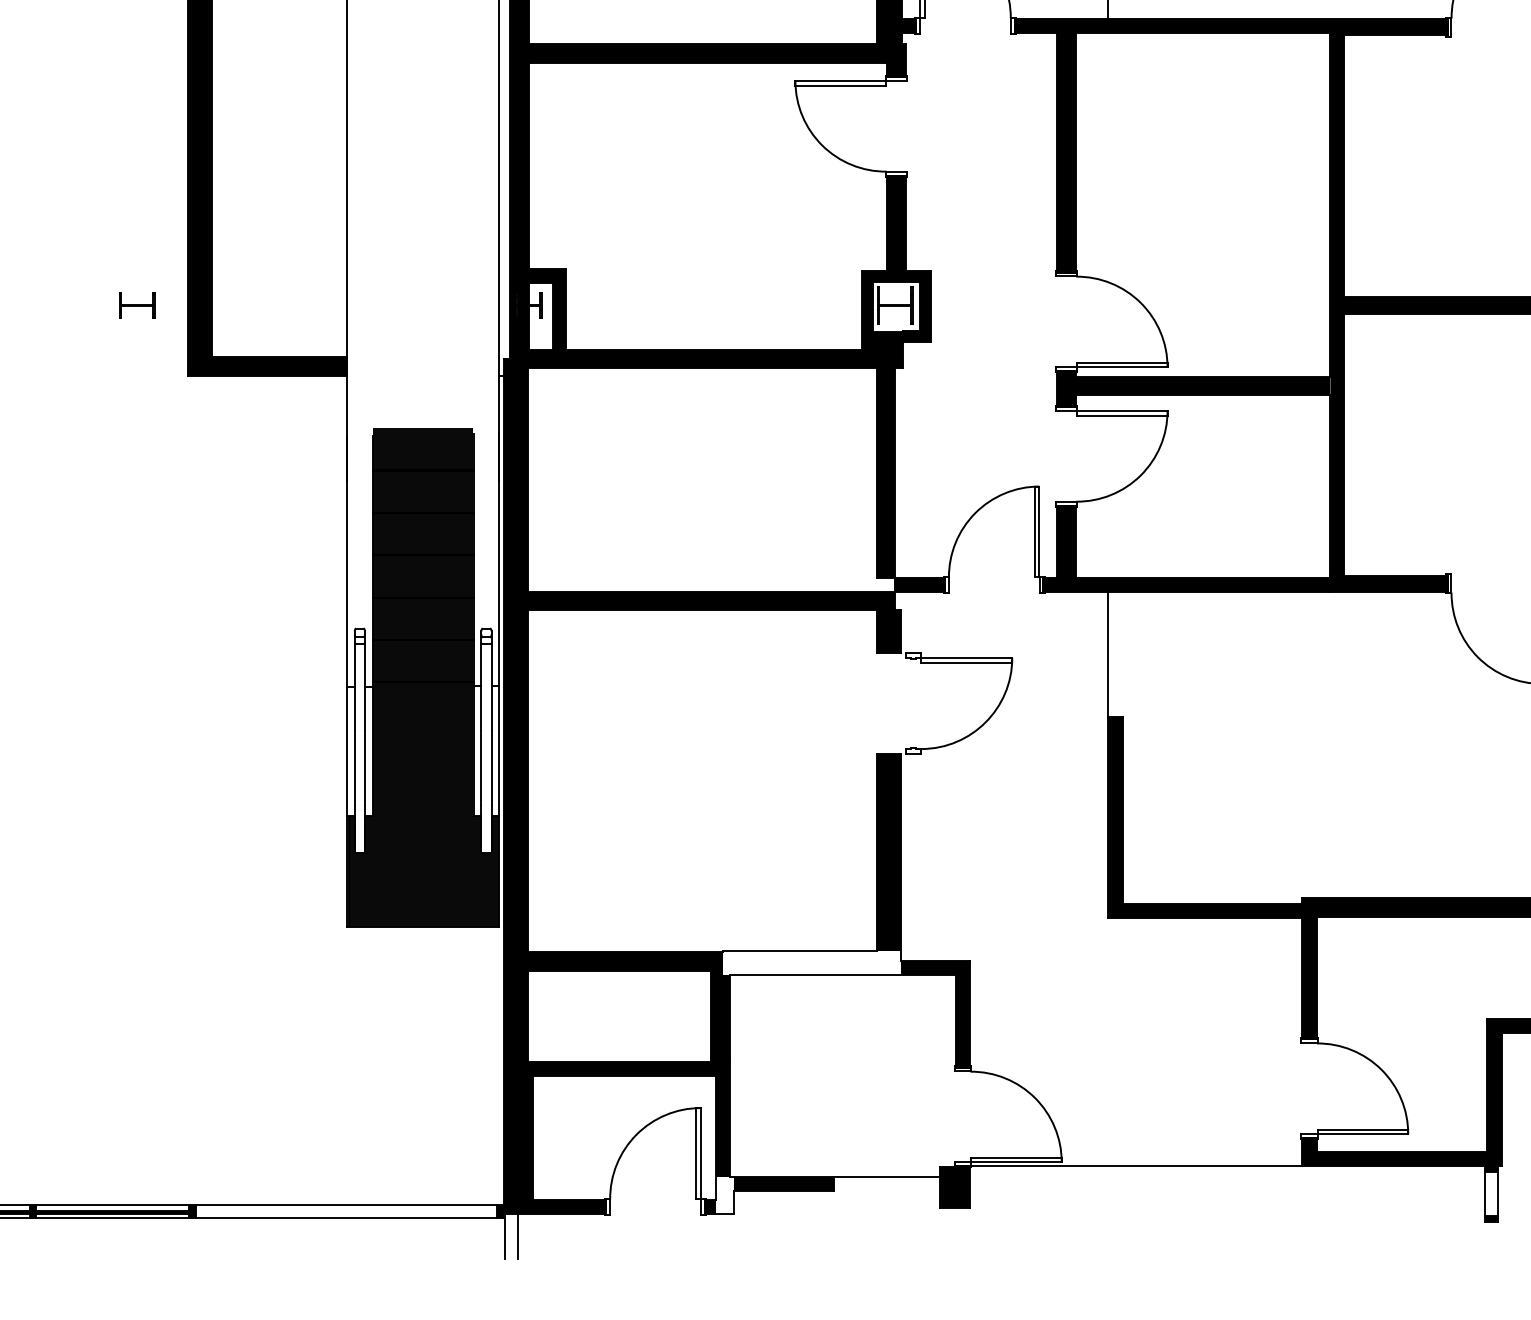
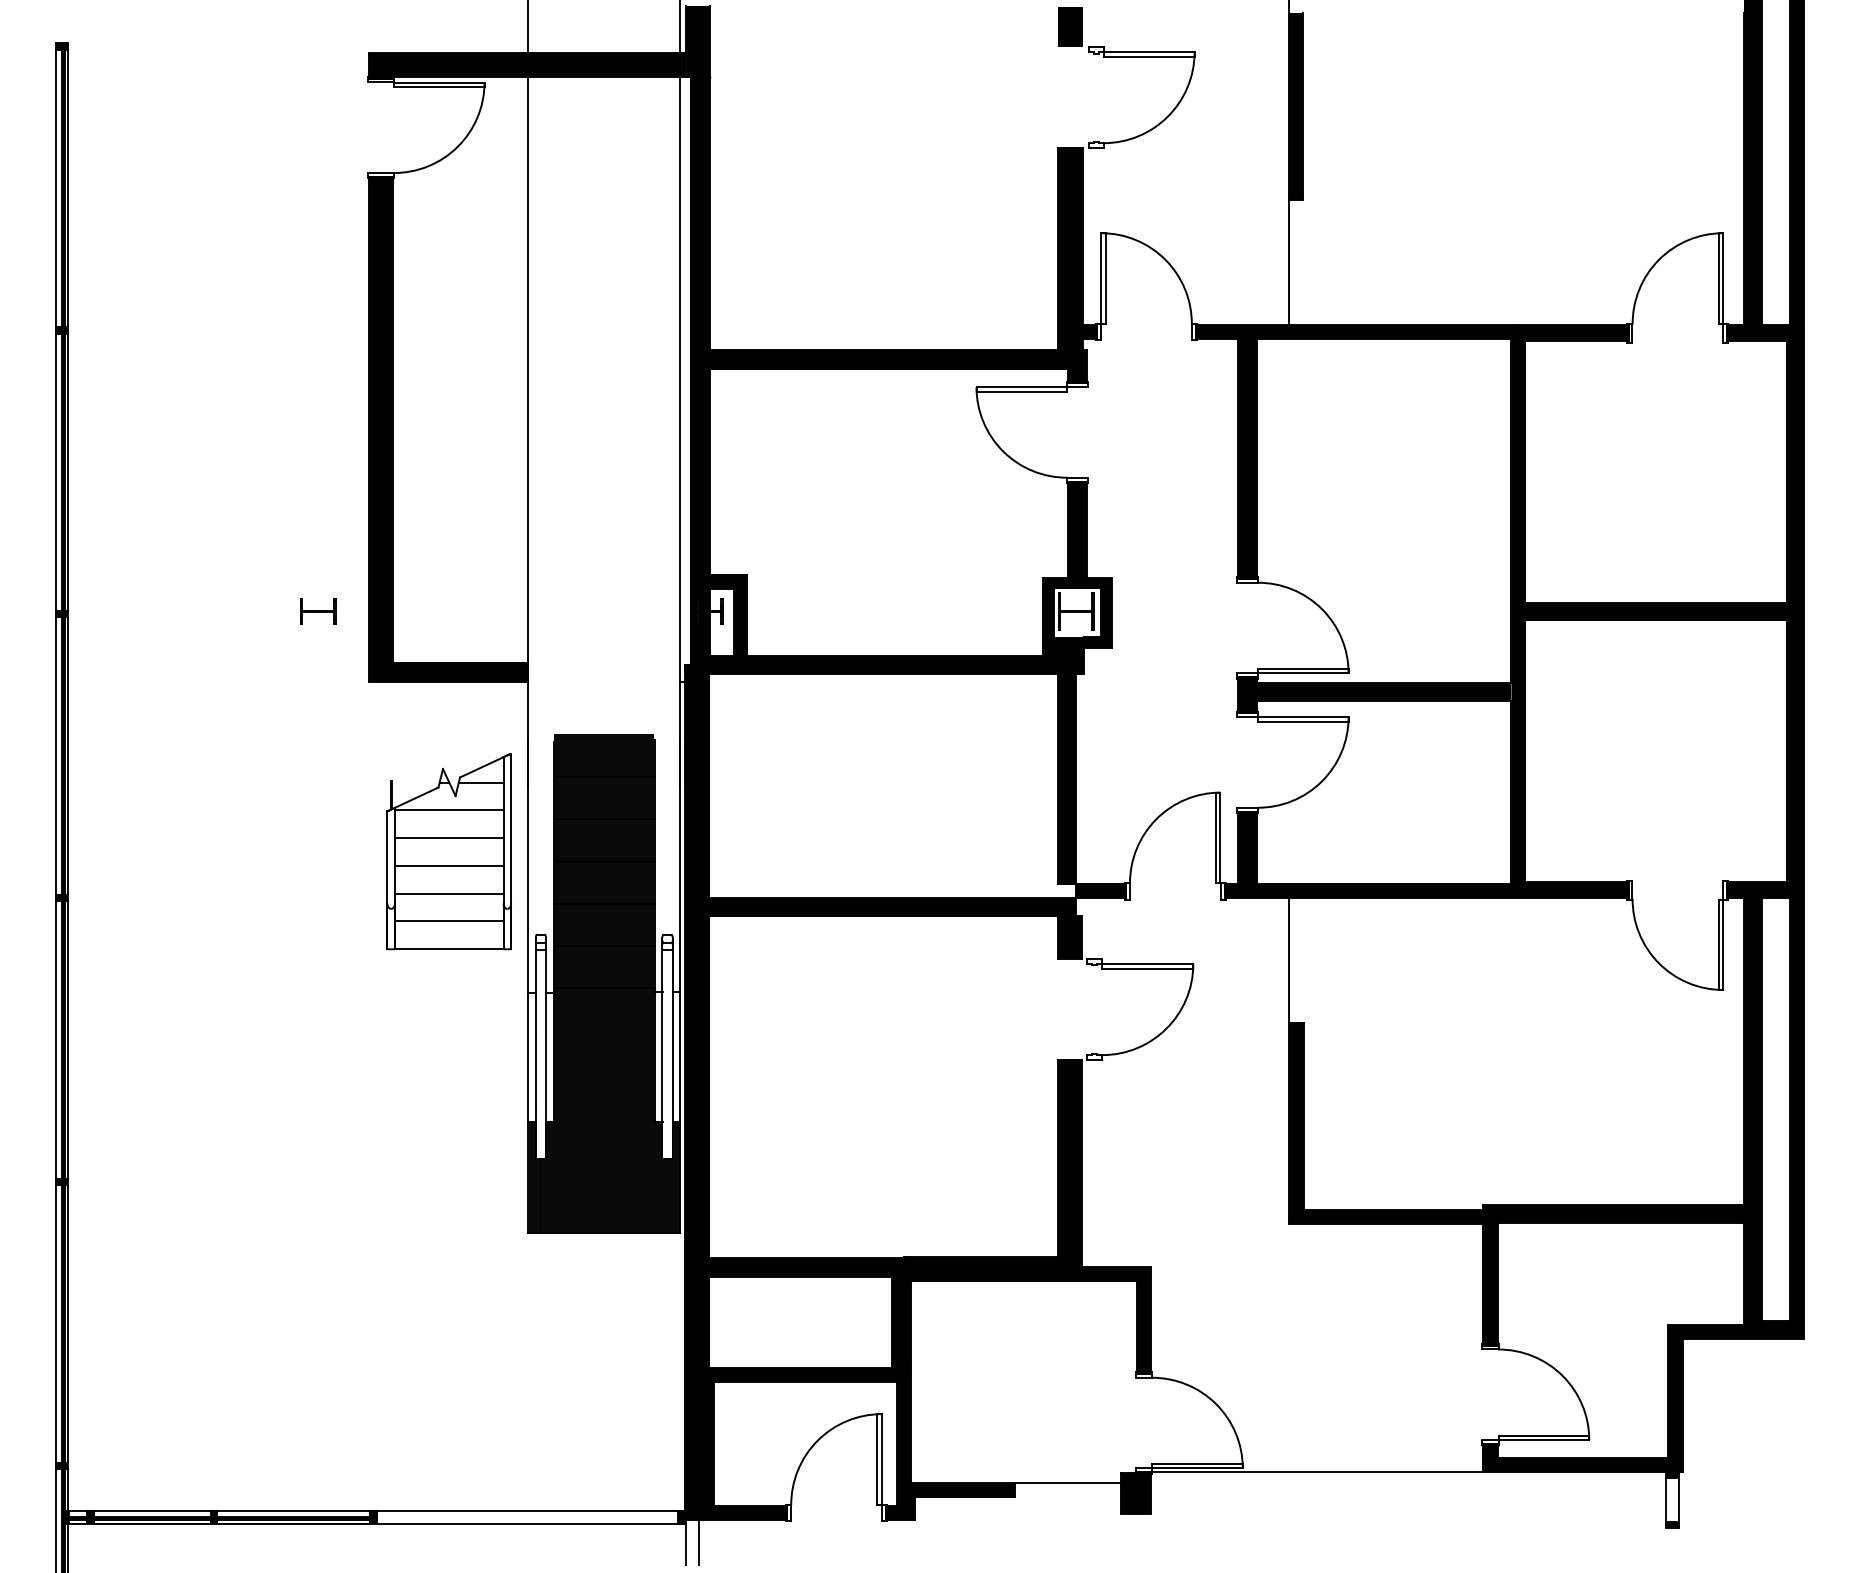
part: (267, 545) -> (448, 851), added
fill: (812, 963) -> (993, 1269), added
fill: (725, 1195) -> (906, 1501), added

